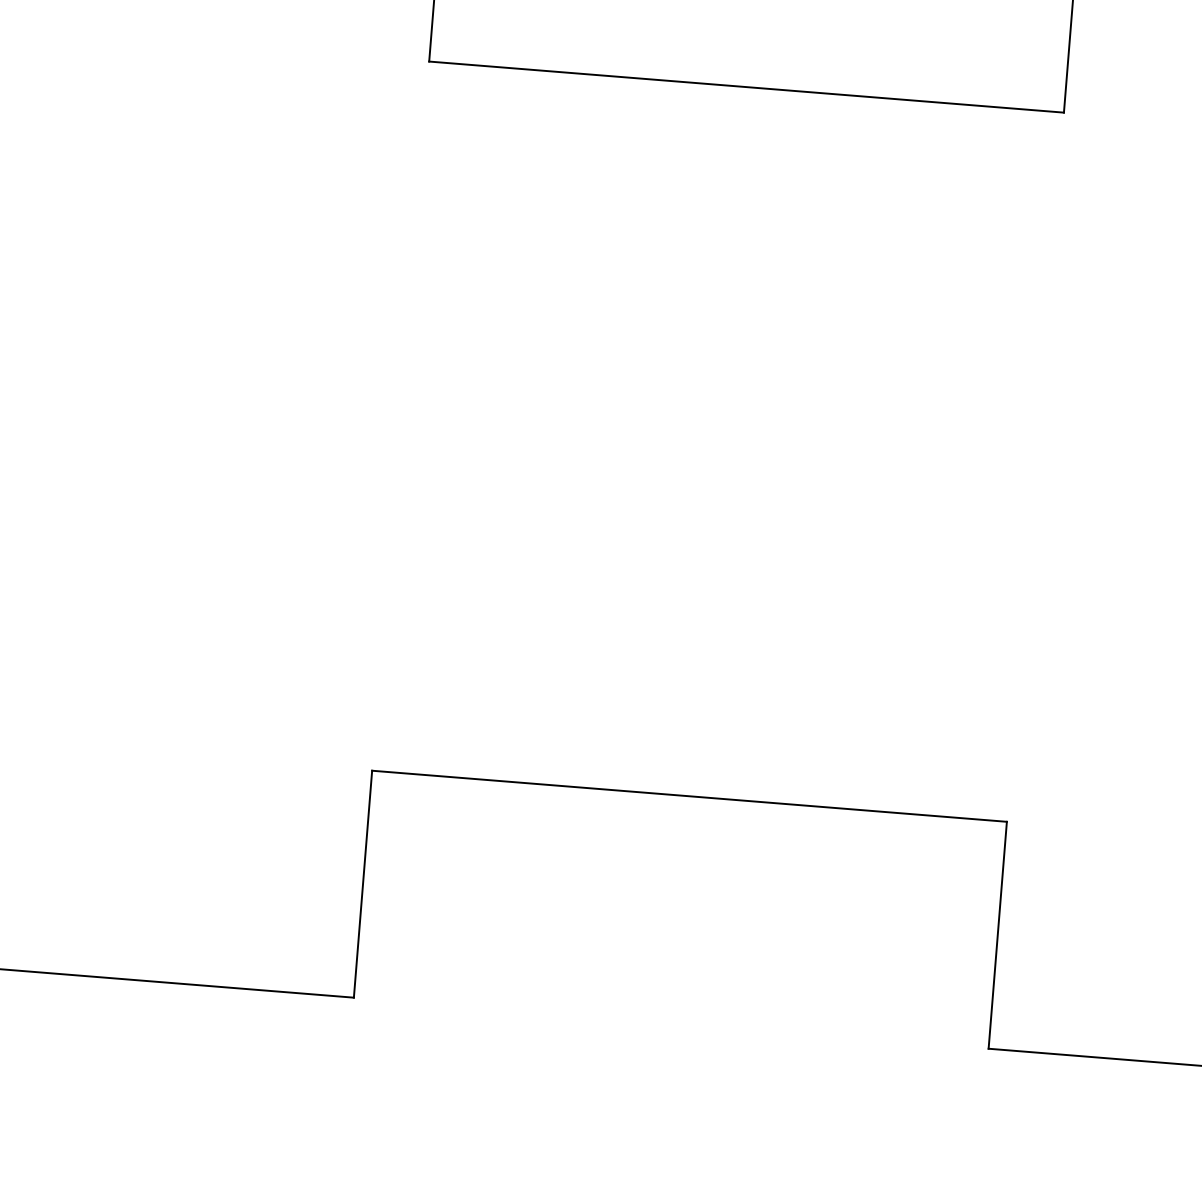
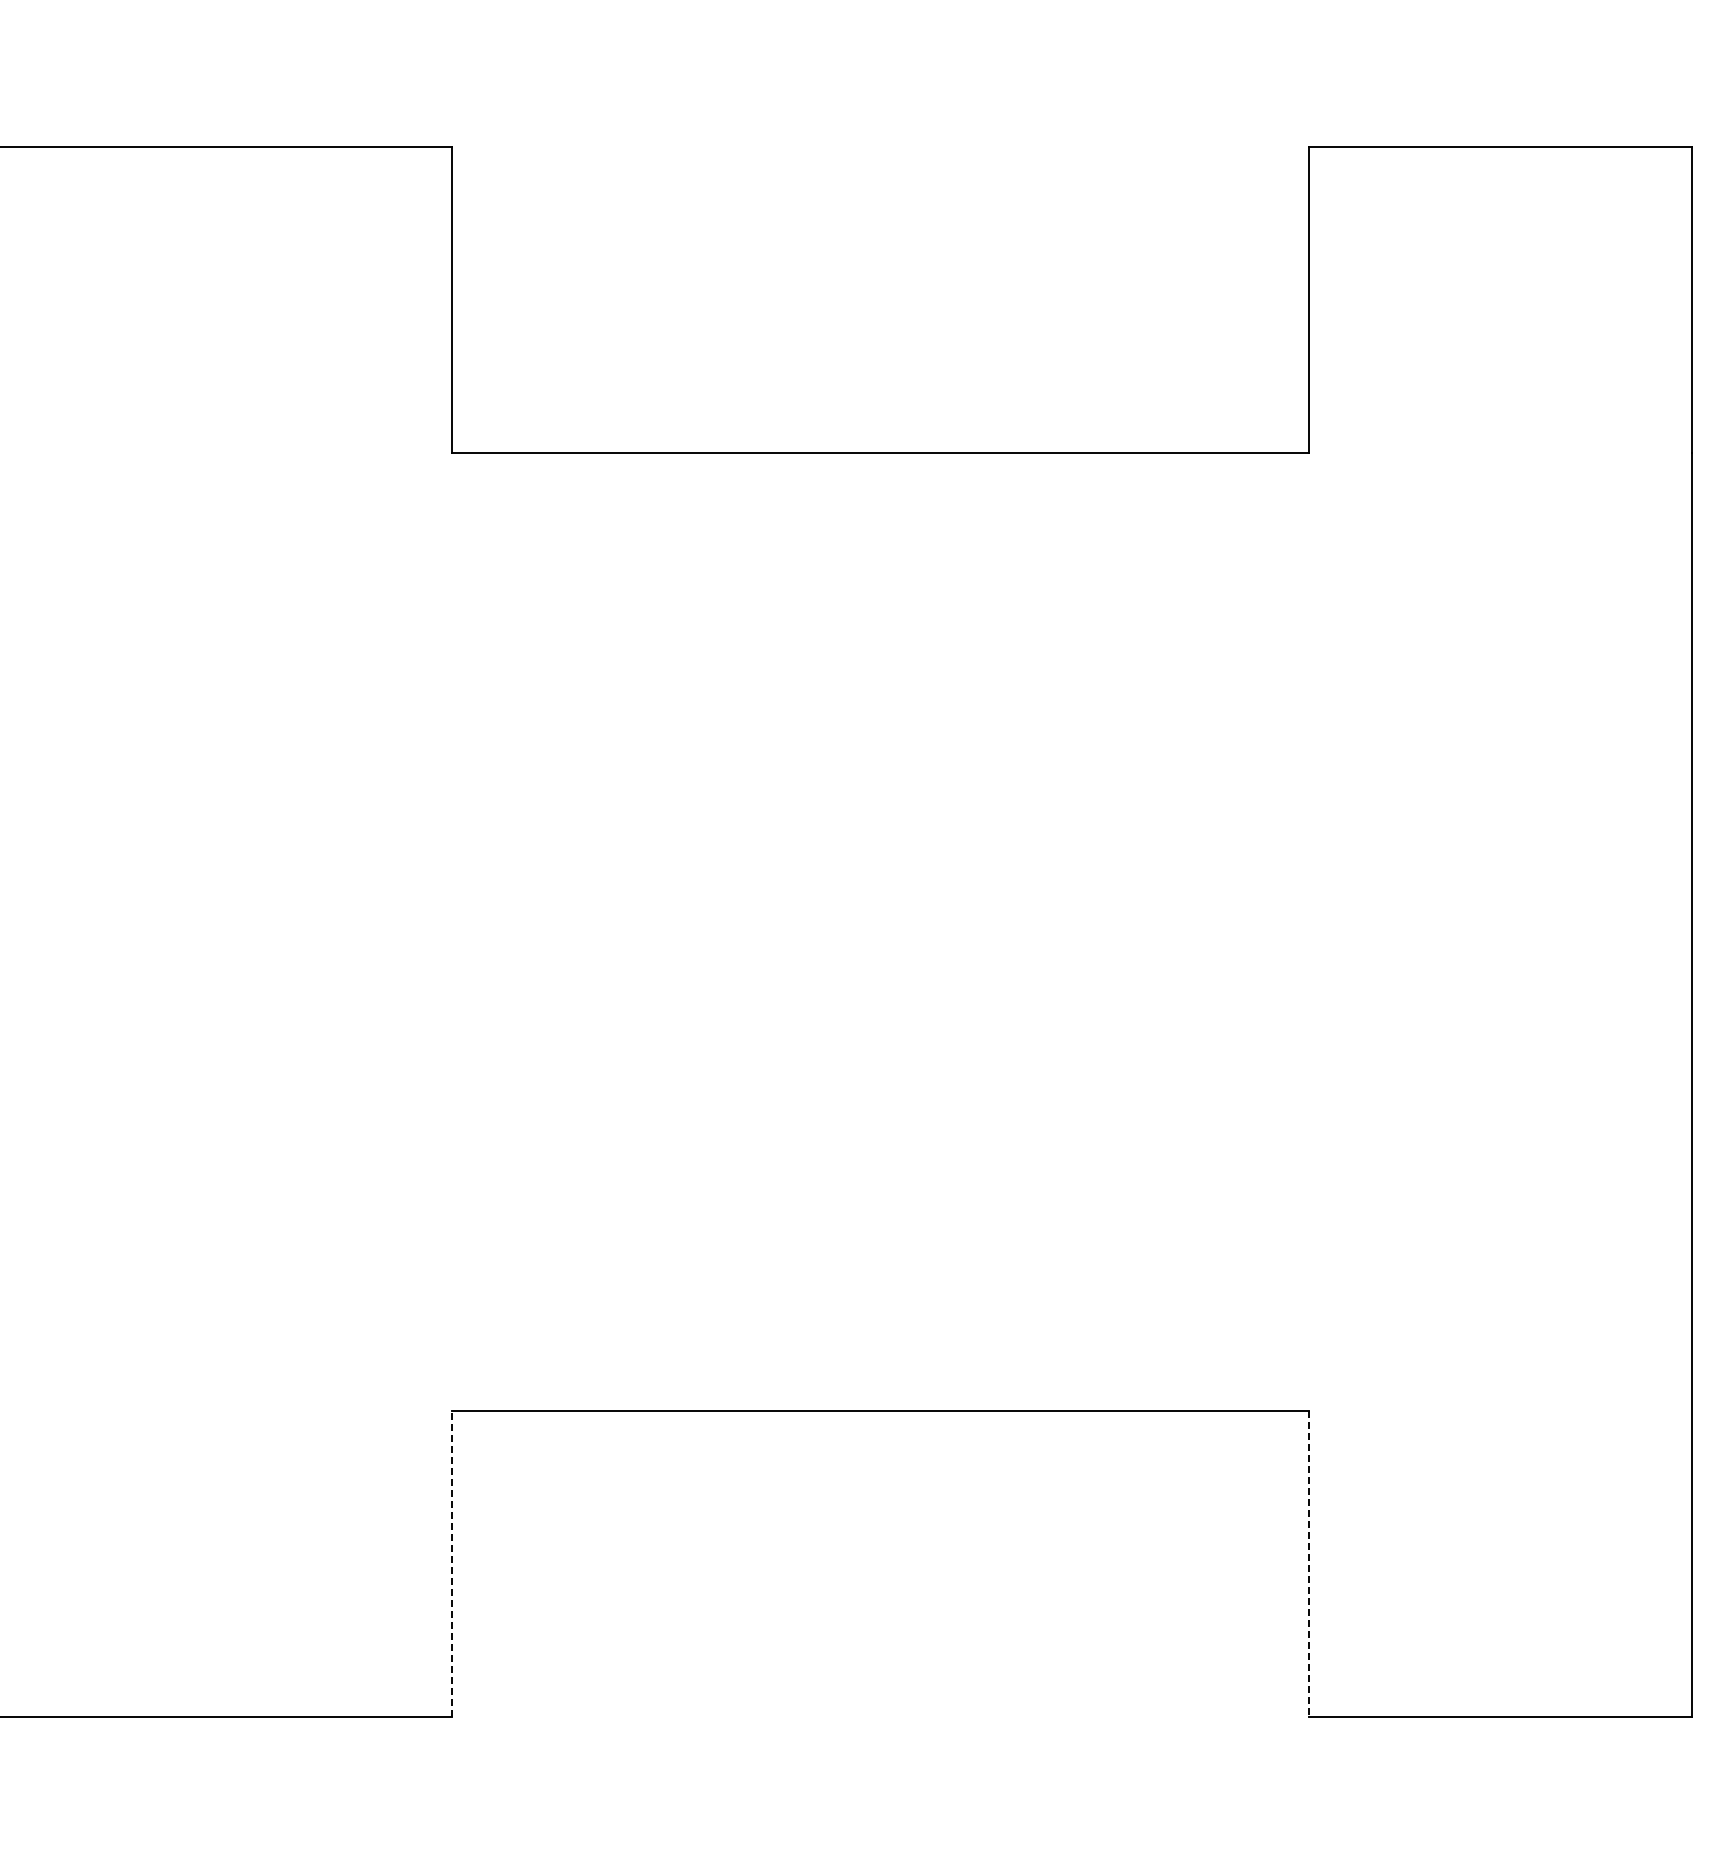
line: (363, 884) -> (452, 1563), solid -> dashed
line: (998, 935) -> (1309, 1564), solid -> dashed

